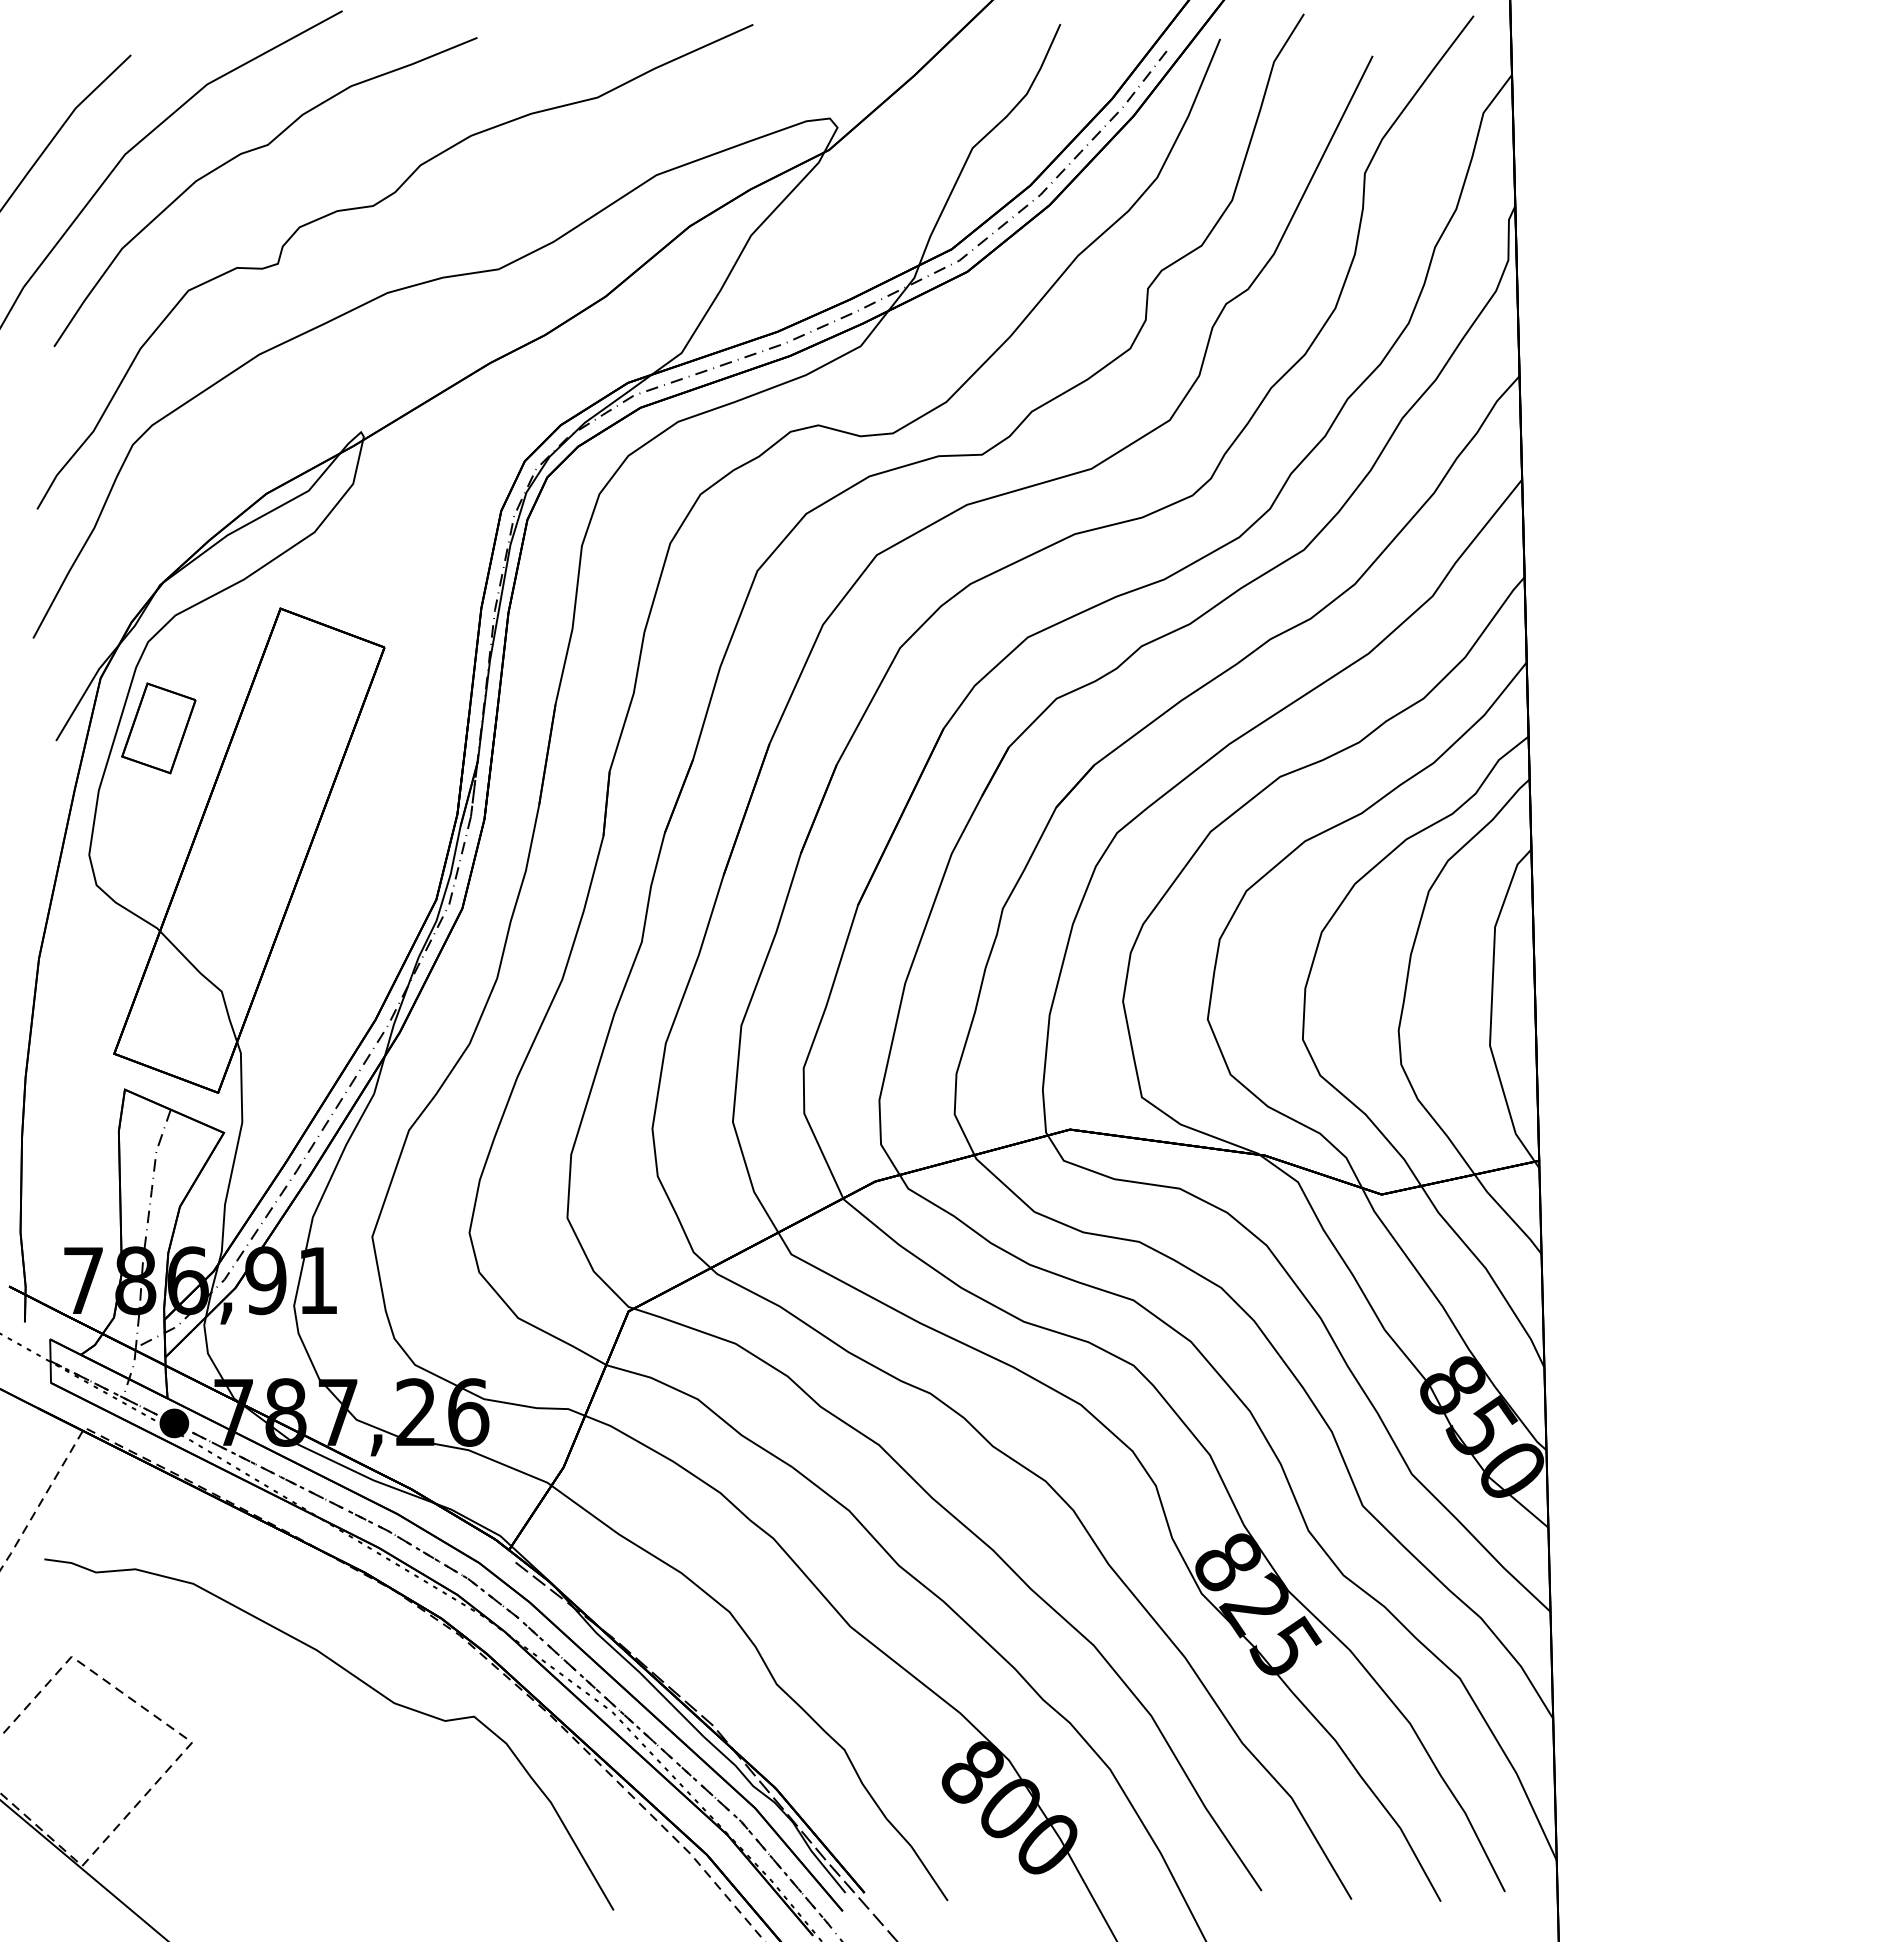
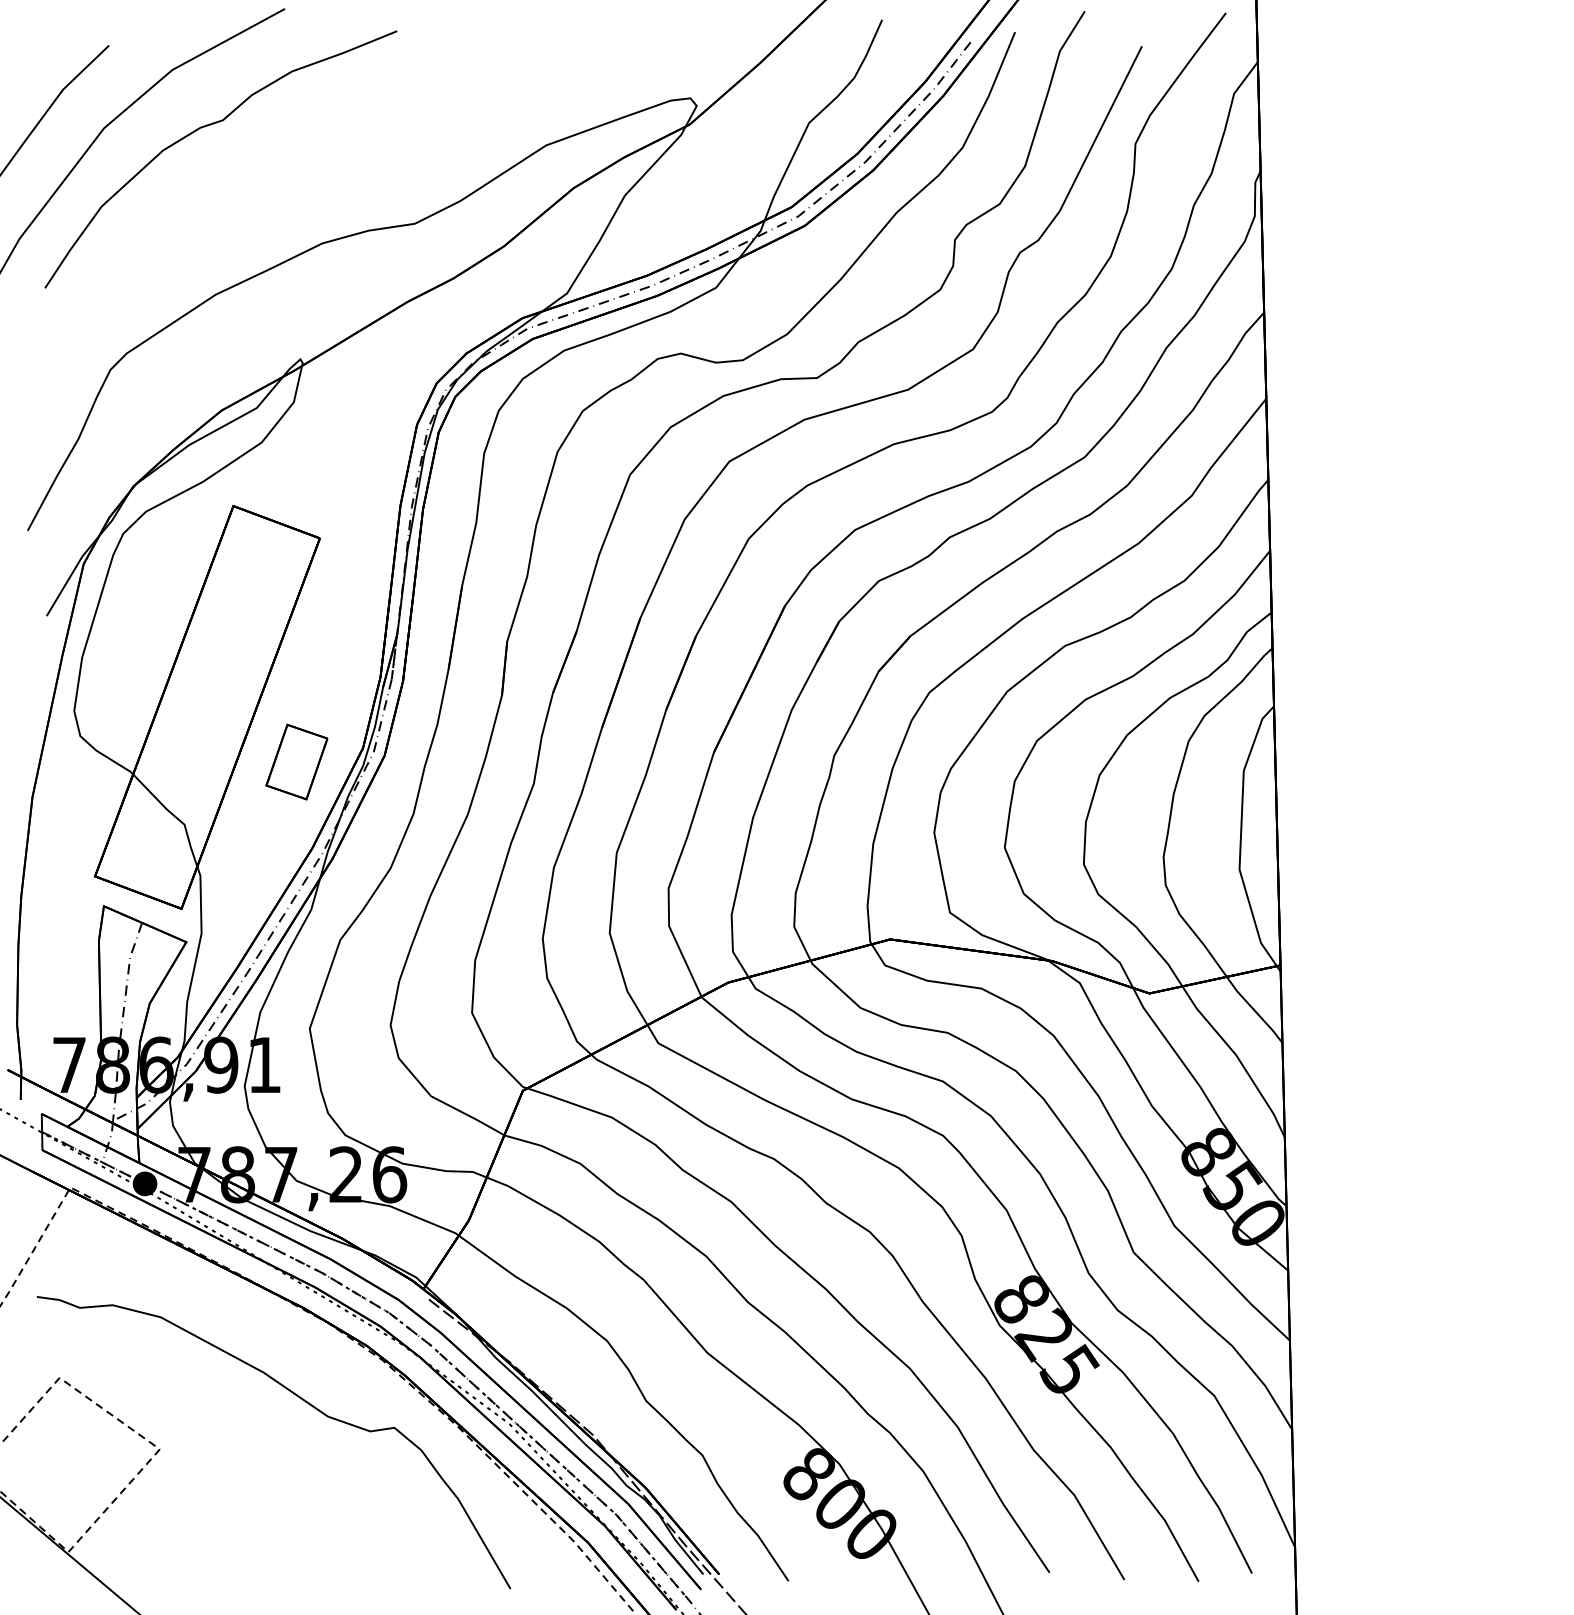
curve: (374, 206) -> (311, 171), removed
part: (158, 728) -> (296, 762), moved

